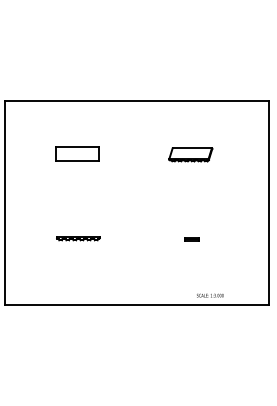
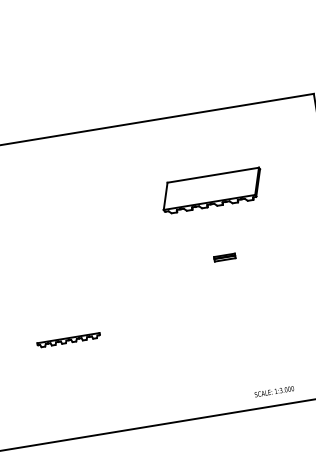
part: (77, 153) -> (47, 216), removed
part: (190, 154) -> (211, 190), size x1.6
part: (191, 239) -> (224, 257), moved

